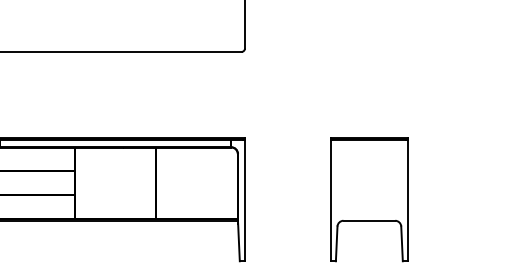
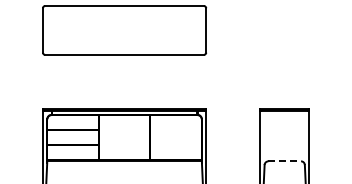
line: (370, 221) -> (285, 161), solid -> dashed

